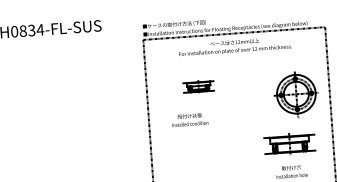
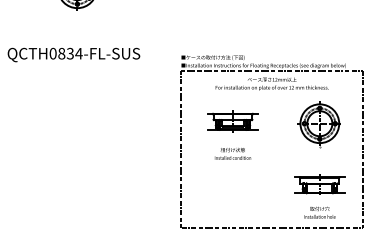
part: (198, 86) -> (232, 121), size x1.67
part: (295, 95) -> (318, 124), moved
text: (189, 119) -> (232, 153), moved

